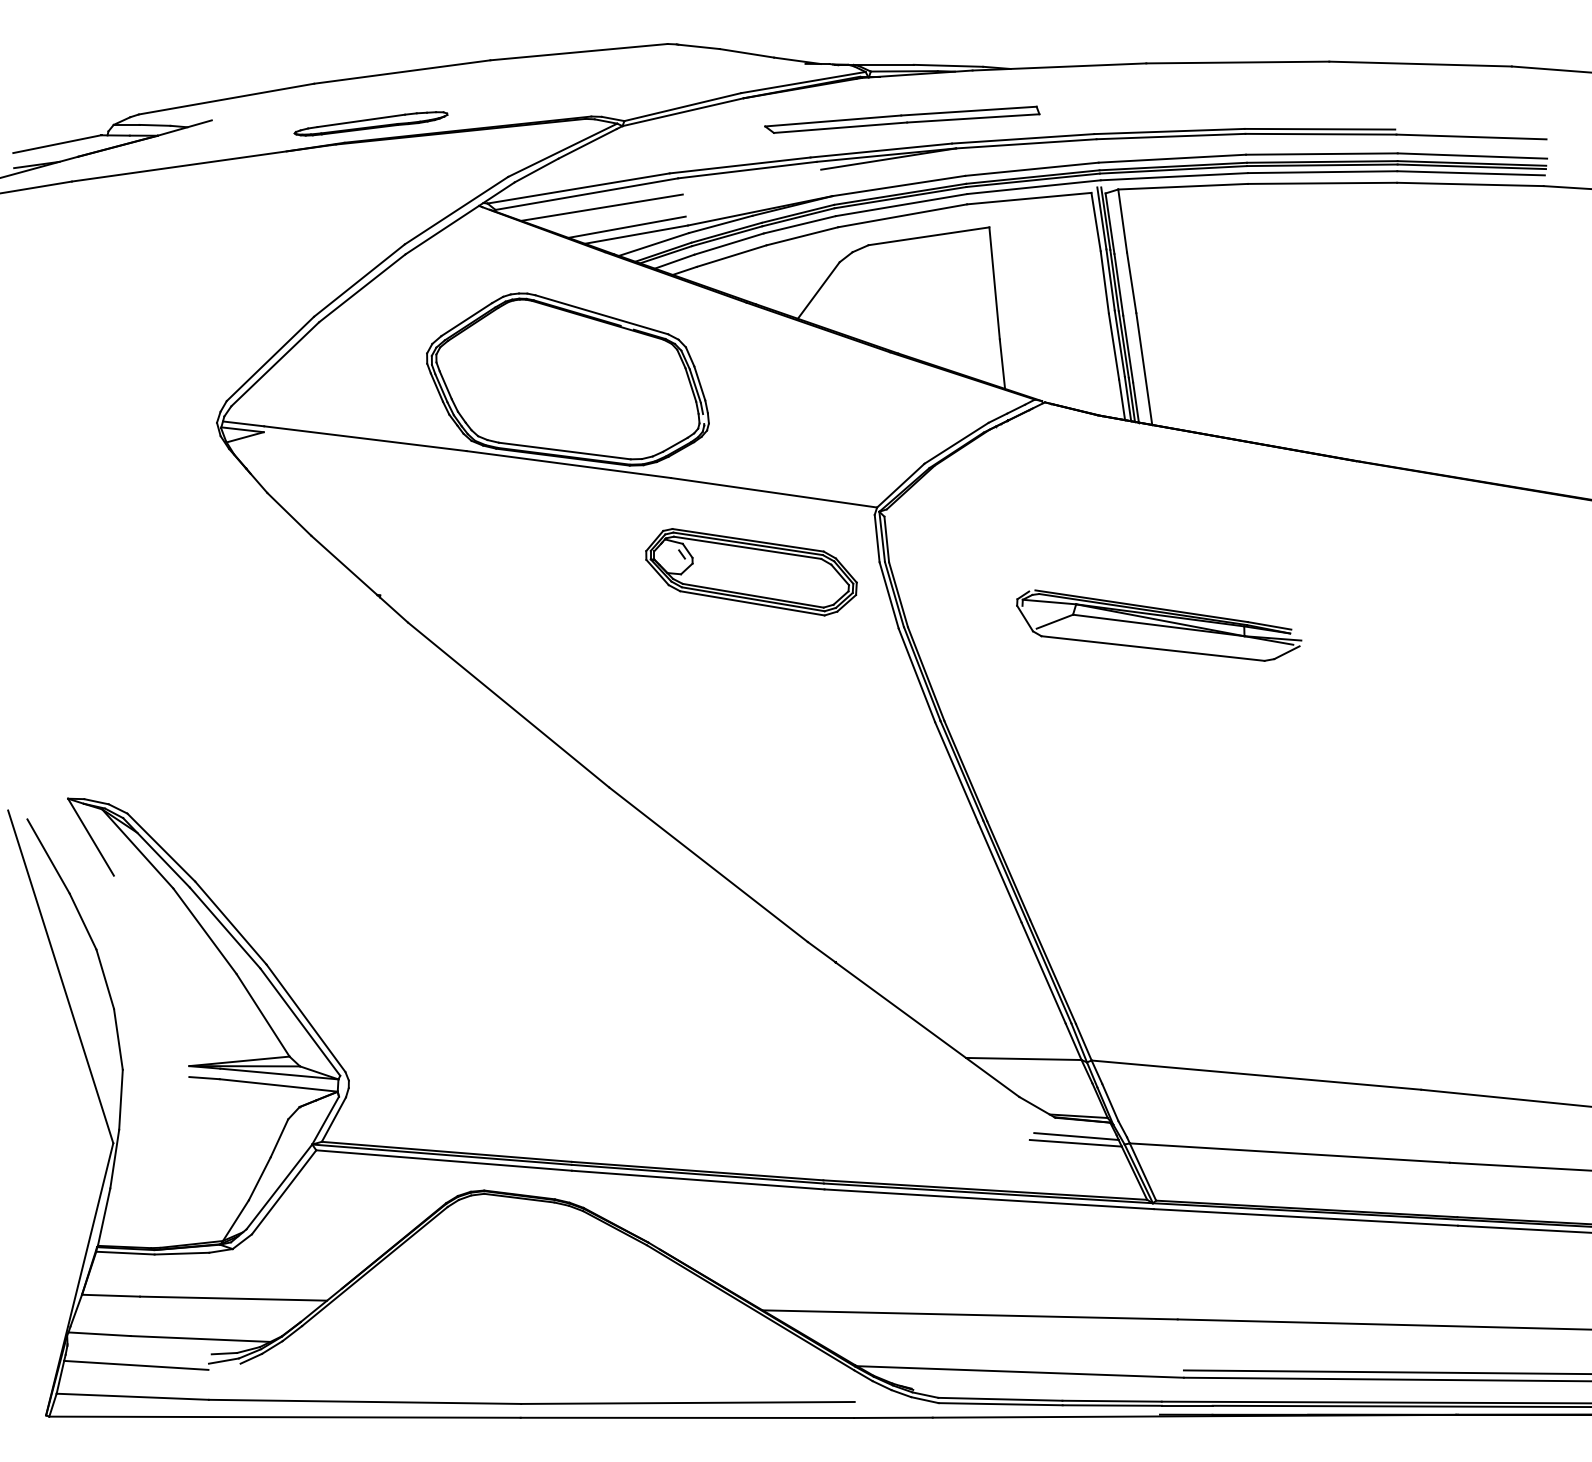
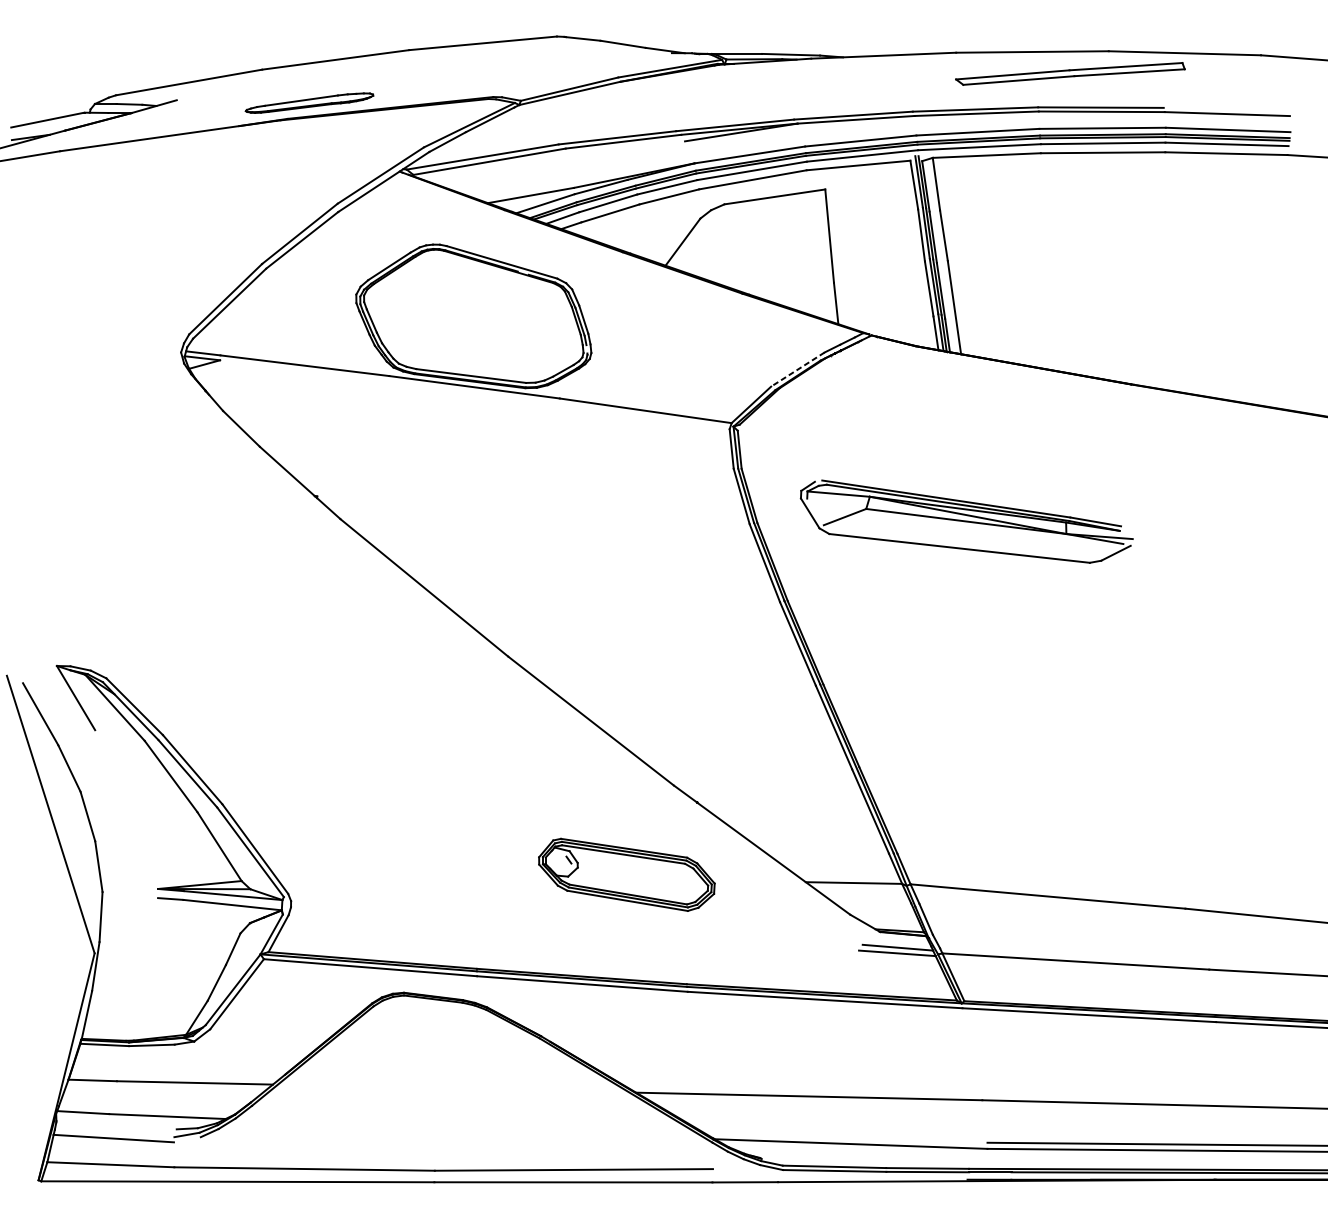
part: (902, 119) -> (1070, 73), moved
line: (601, 207) -> (501, 172), removed
line: (626, 226) -> (522, 188), removed
line: (956, 443) -> (797, 369), solid -> dashed
part: (751, 572) -> (626, 875), moved
part: (1159, 625) -> (967, 521), size x1.4

